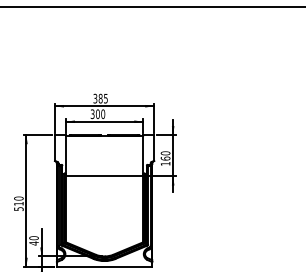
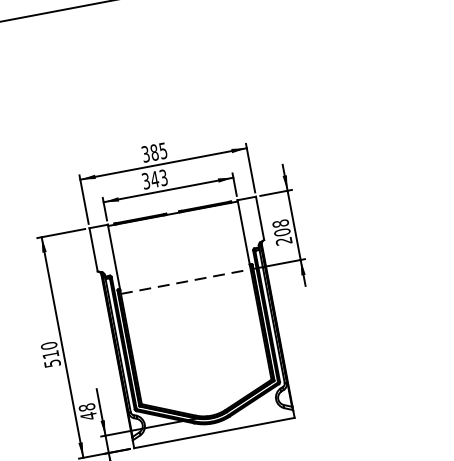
text: (100, 114) -> (159, 179), 300 -> 343
text: (165, 158) -> (282, 232), 160 -> 208
line: (104, 176) -> (185, 281), solid -> dashed
text: (33, 238) -> (86, 408), 40 -> 48

